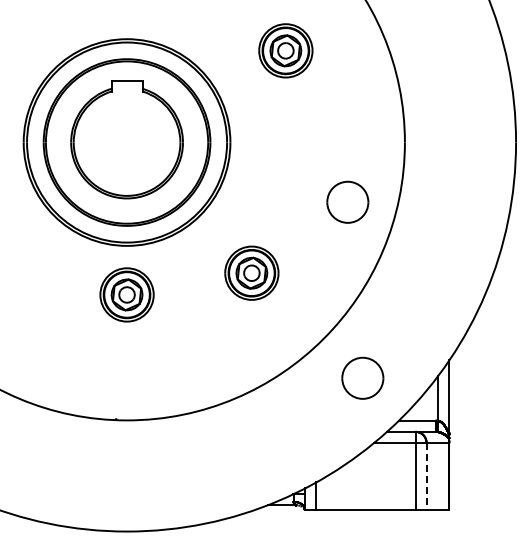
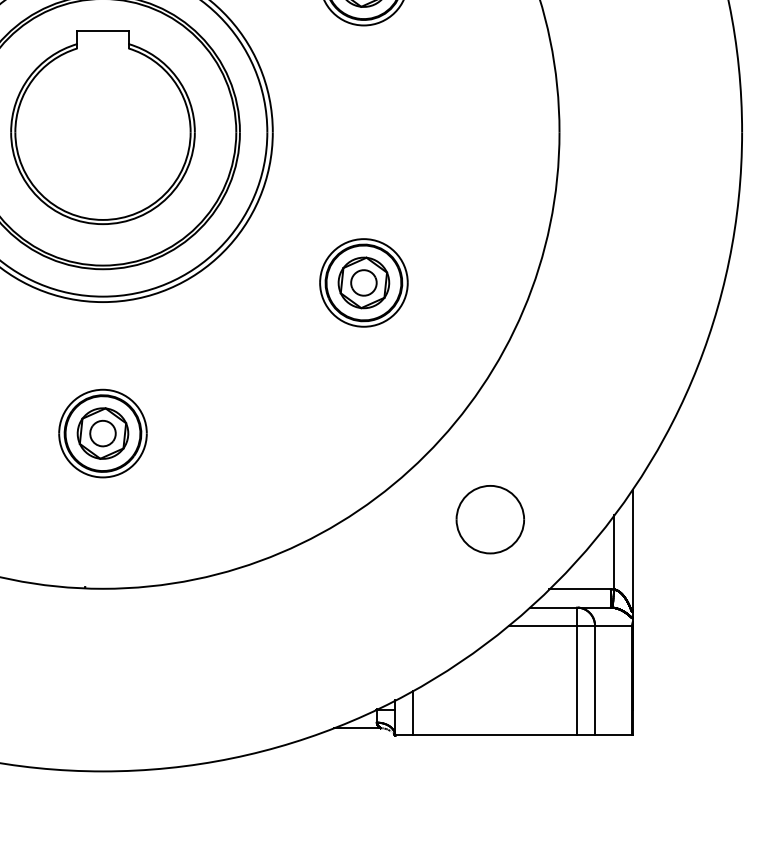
part: (347, 201) -> (465, 229), removed
part: (251, 272) -> (363, 281), moved
part: (126, 294) -> (102, 432), moved
line: (426, 476) -> (594, 680), dashed -> solid

